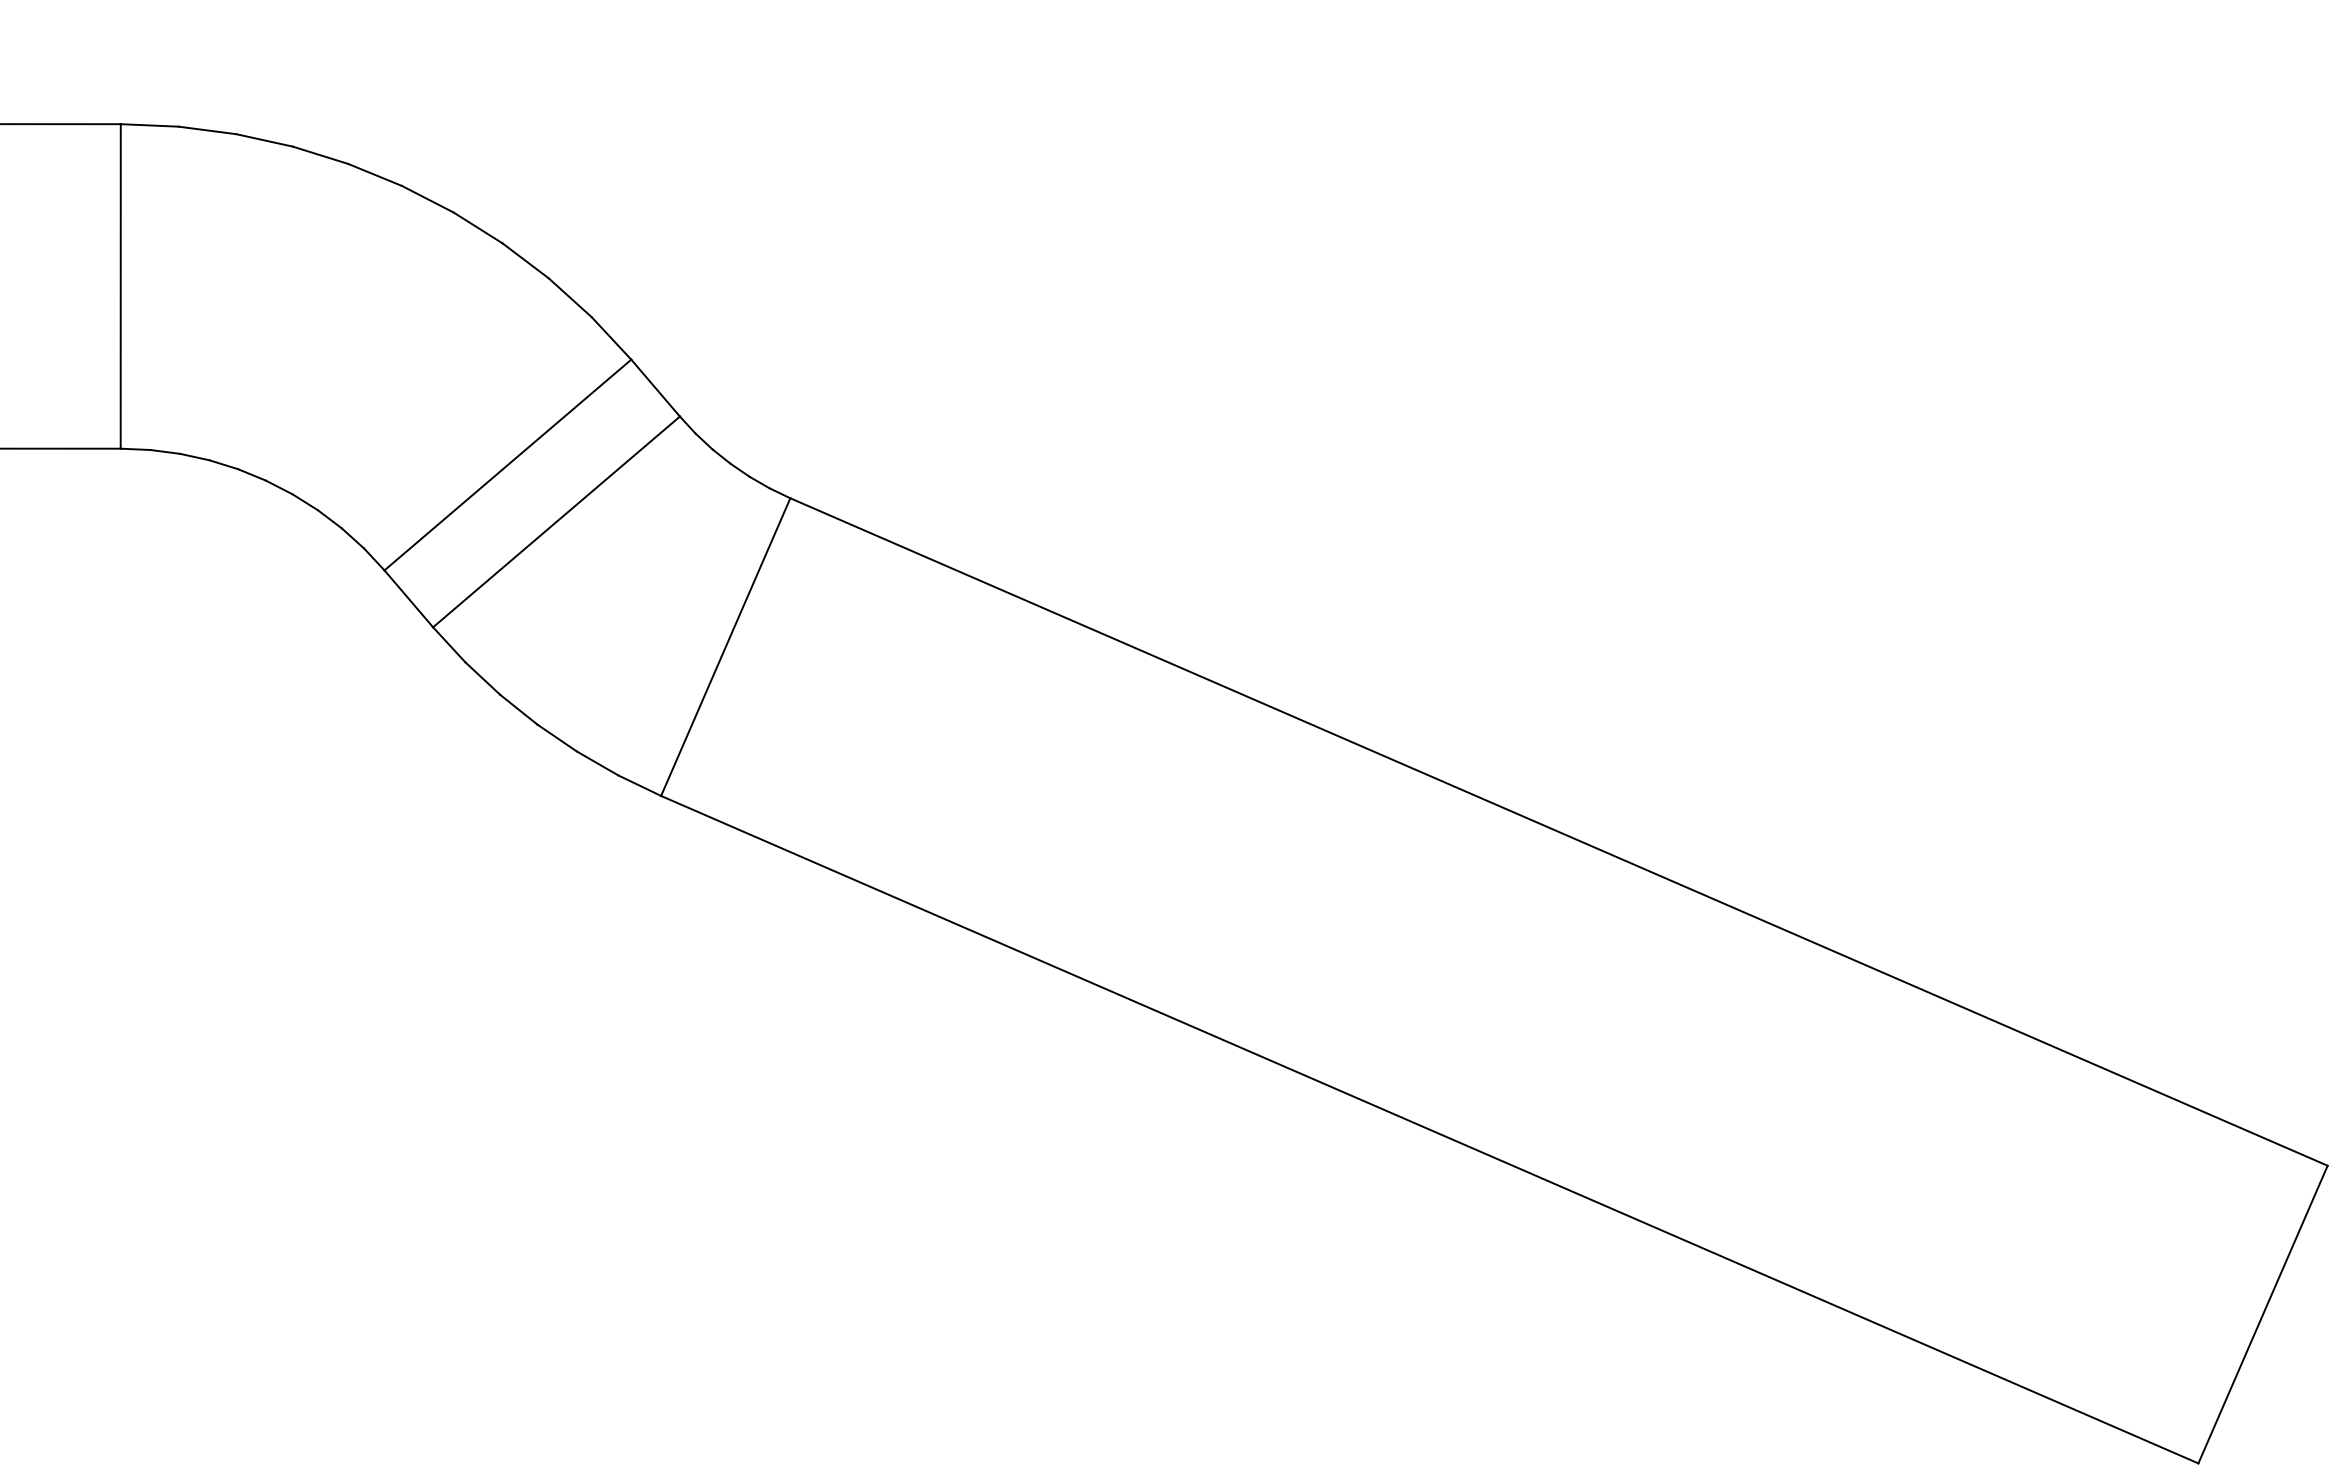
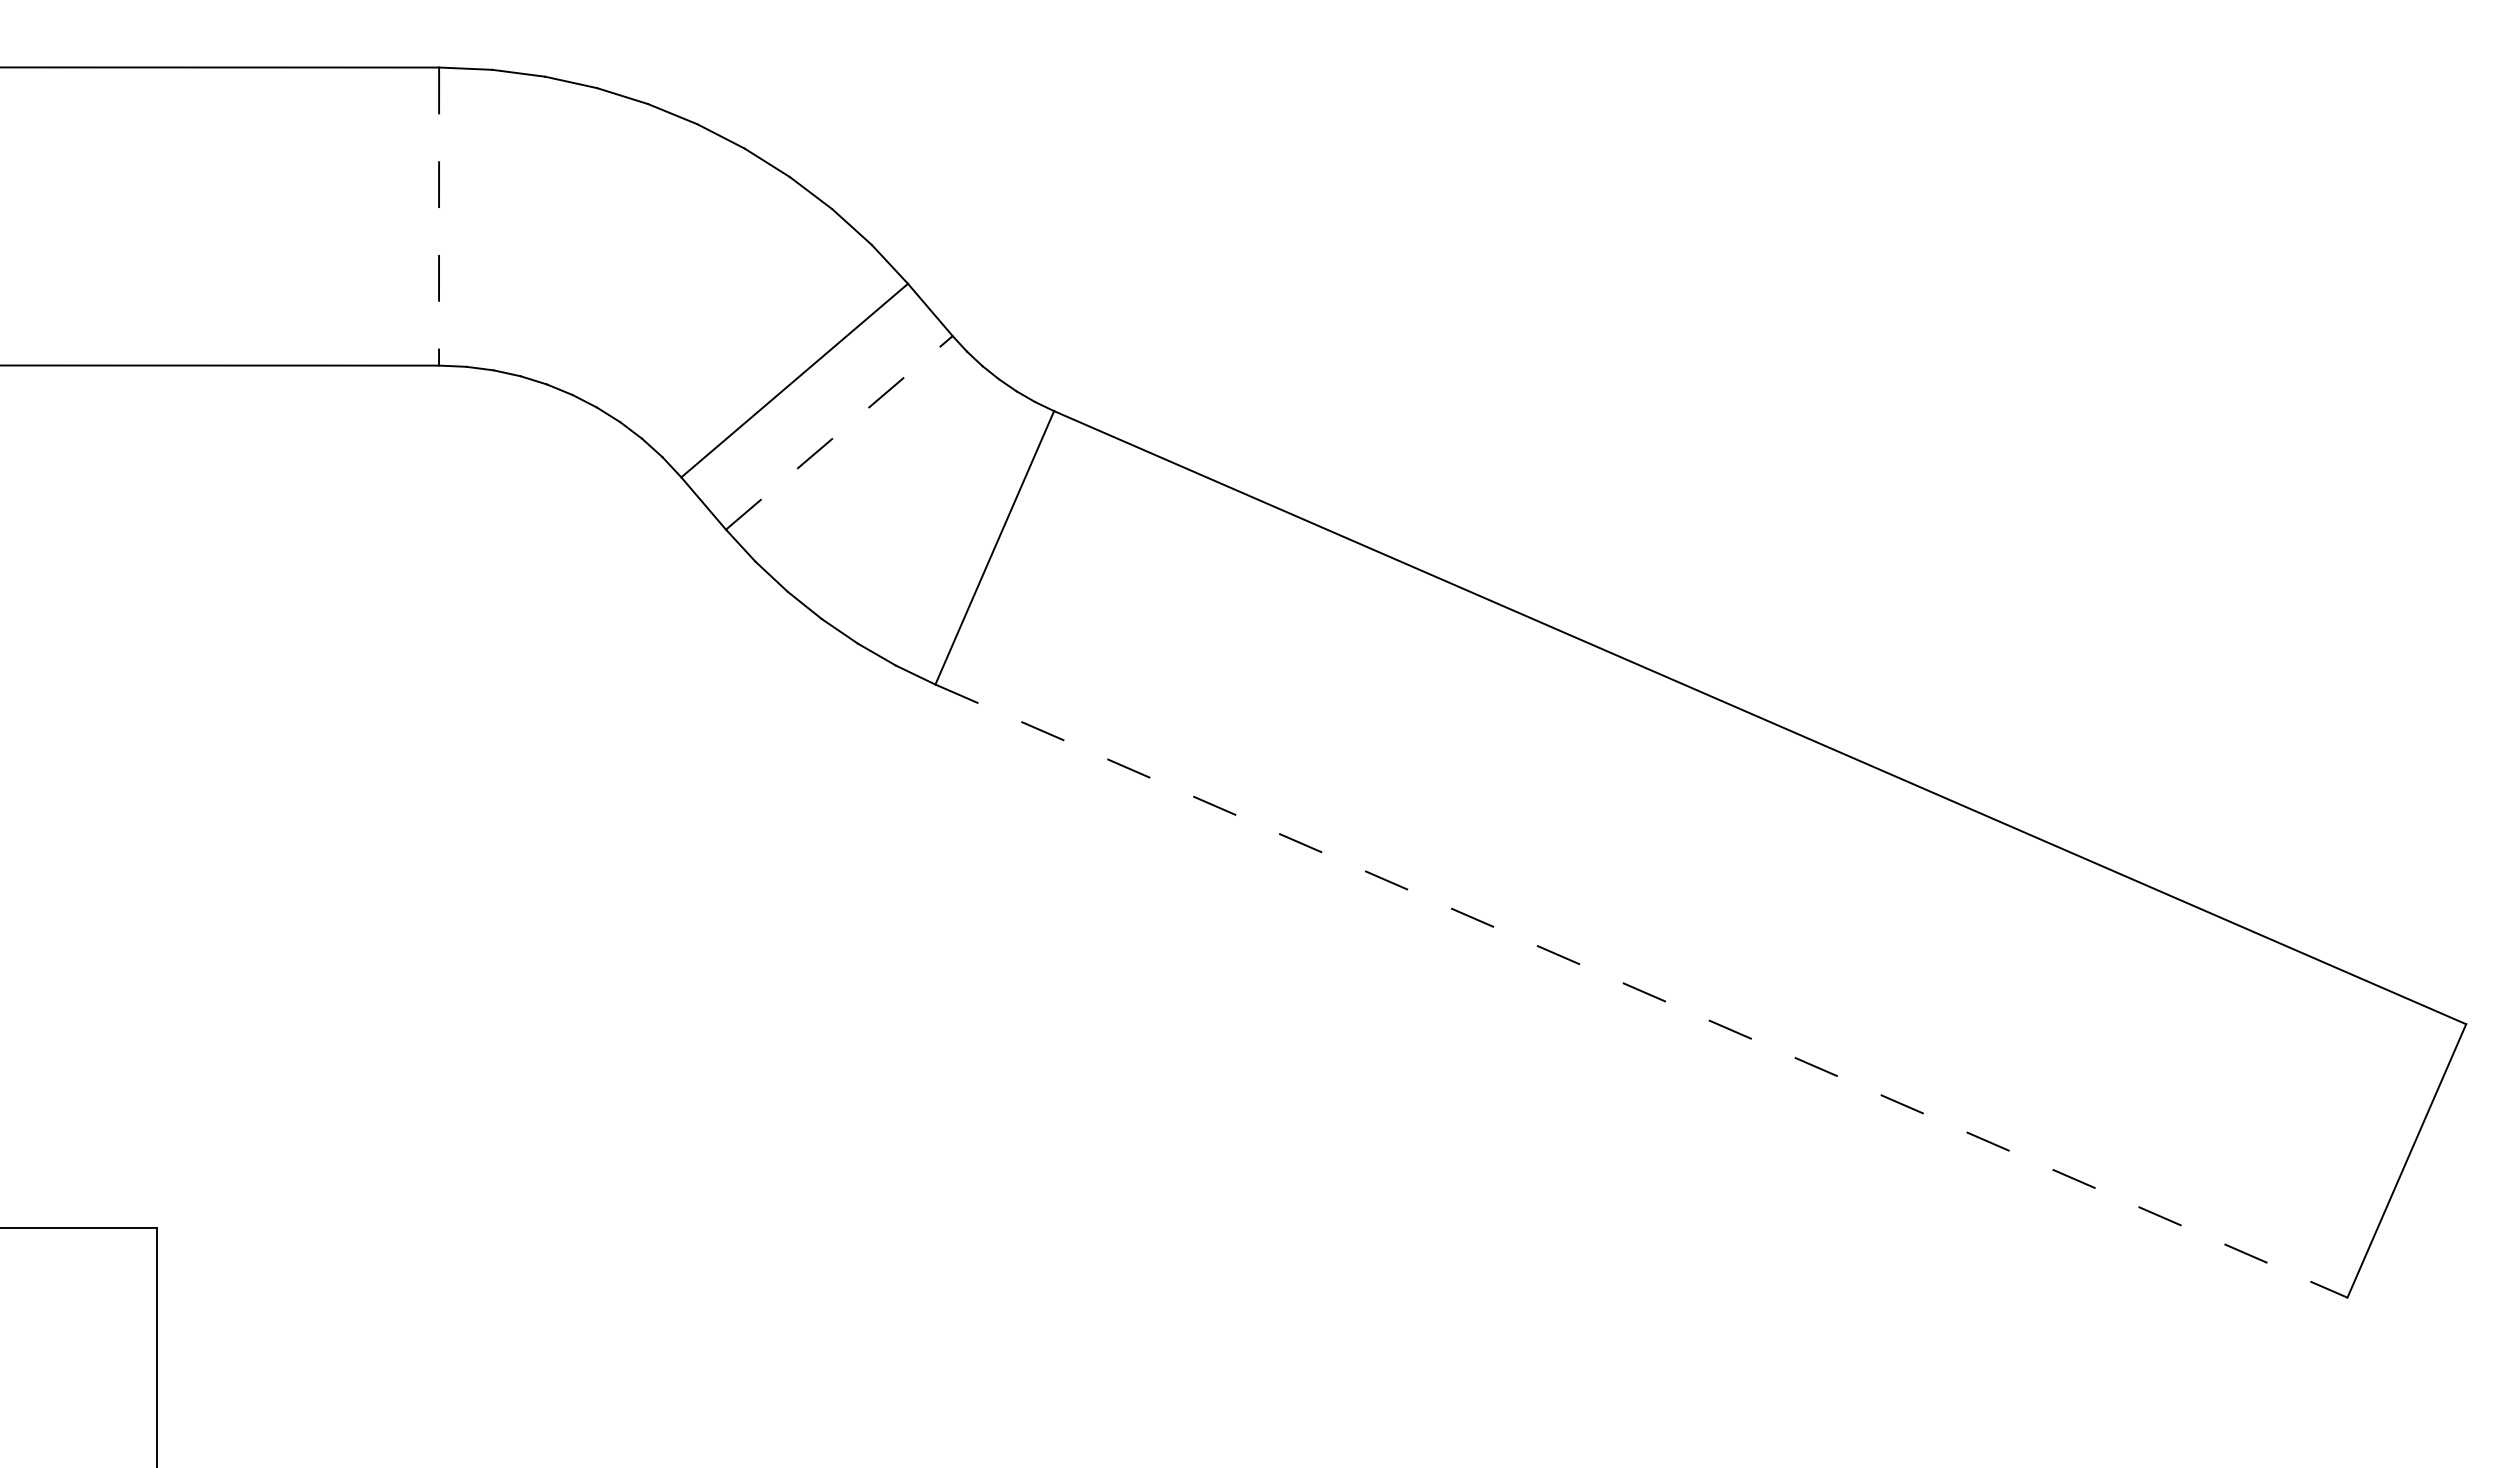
line: (121, 287) -> (439, 217), solid -> dashed
line: (556, 521) -> (839, 432), solid -> dashed
line: (1429, 1130) -> (1641, 991), solid -> dashed

